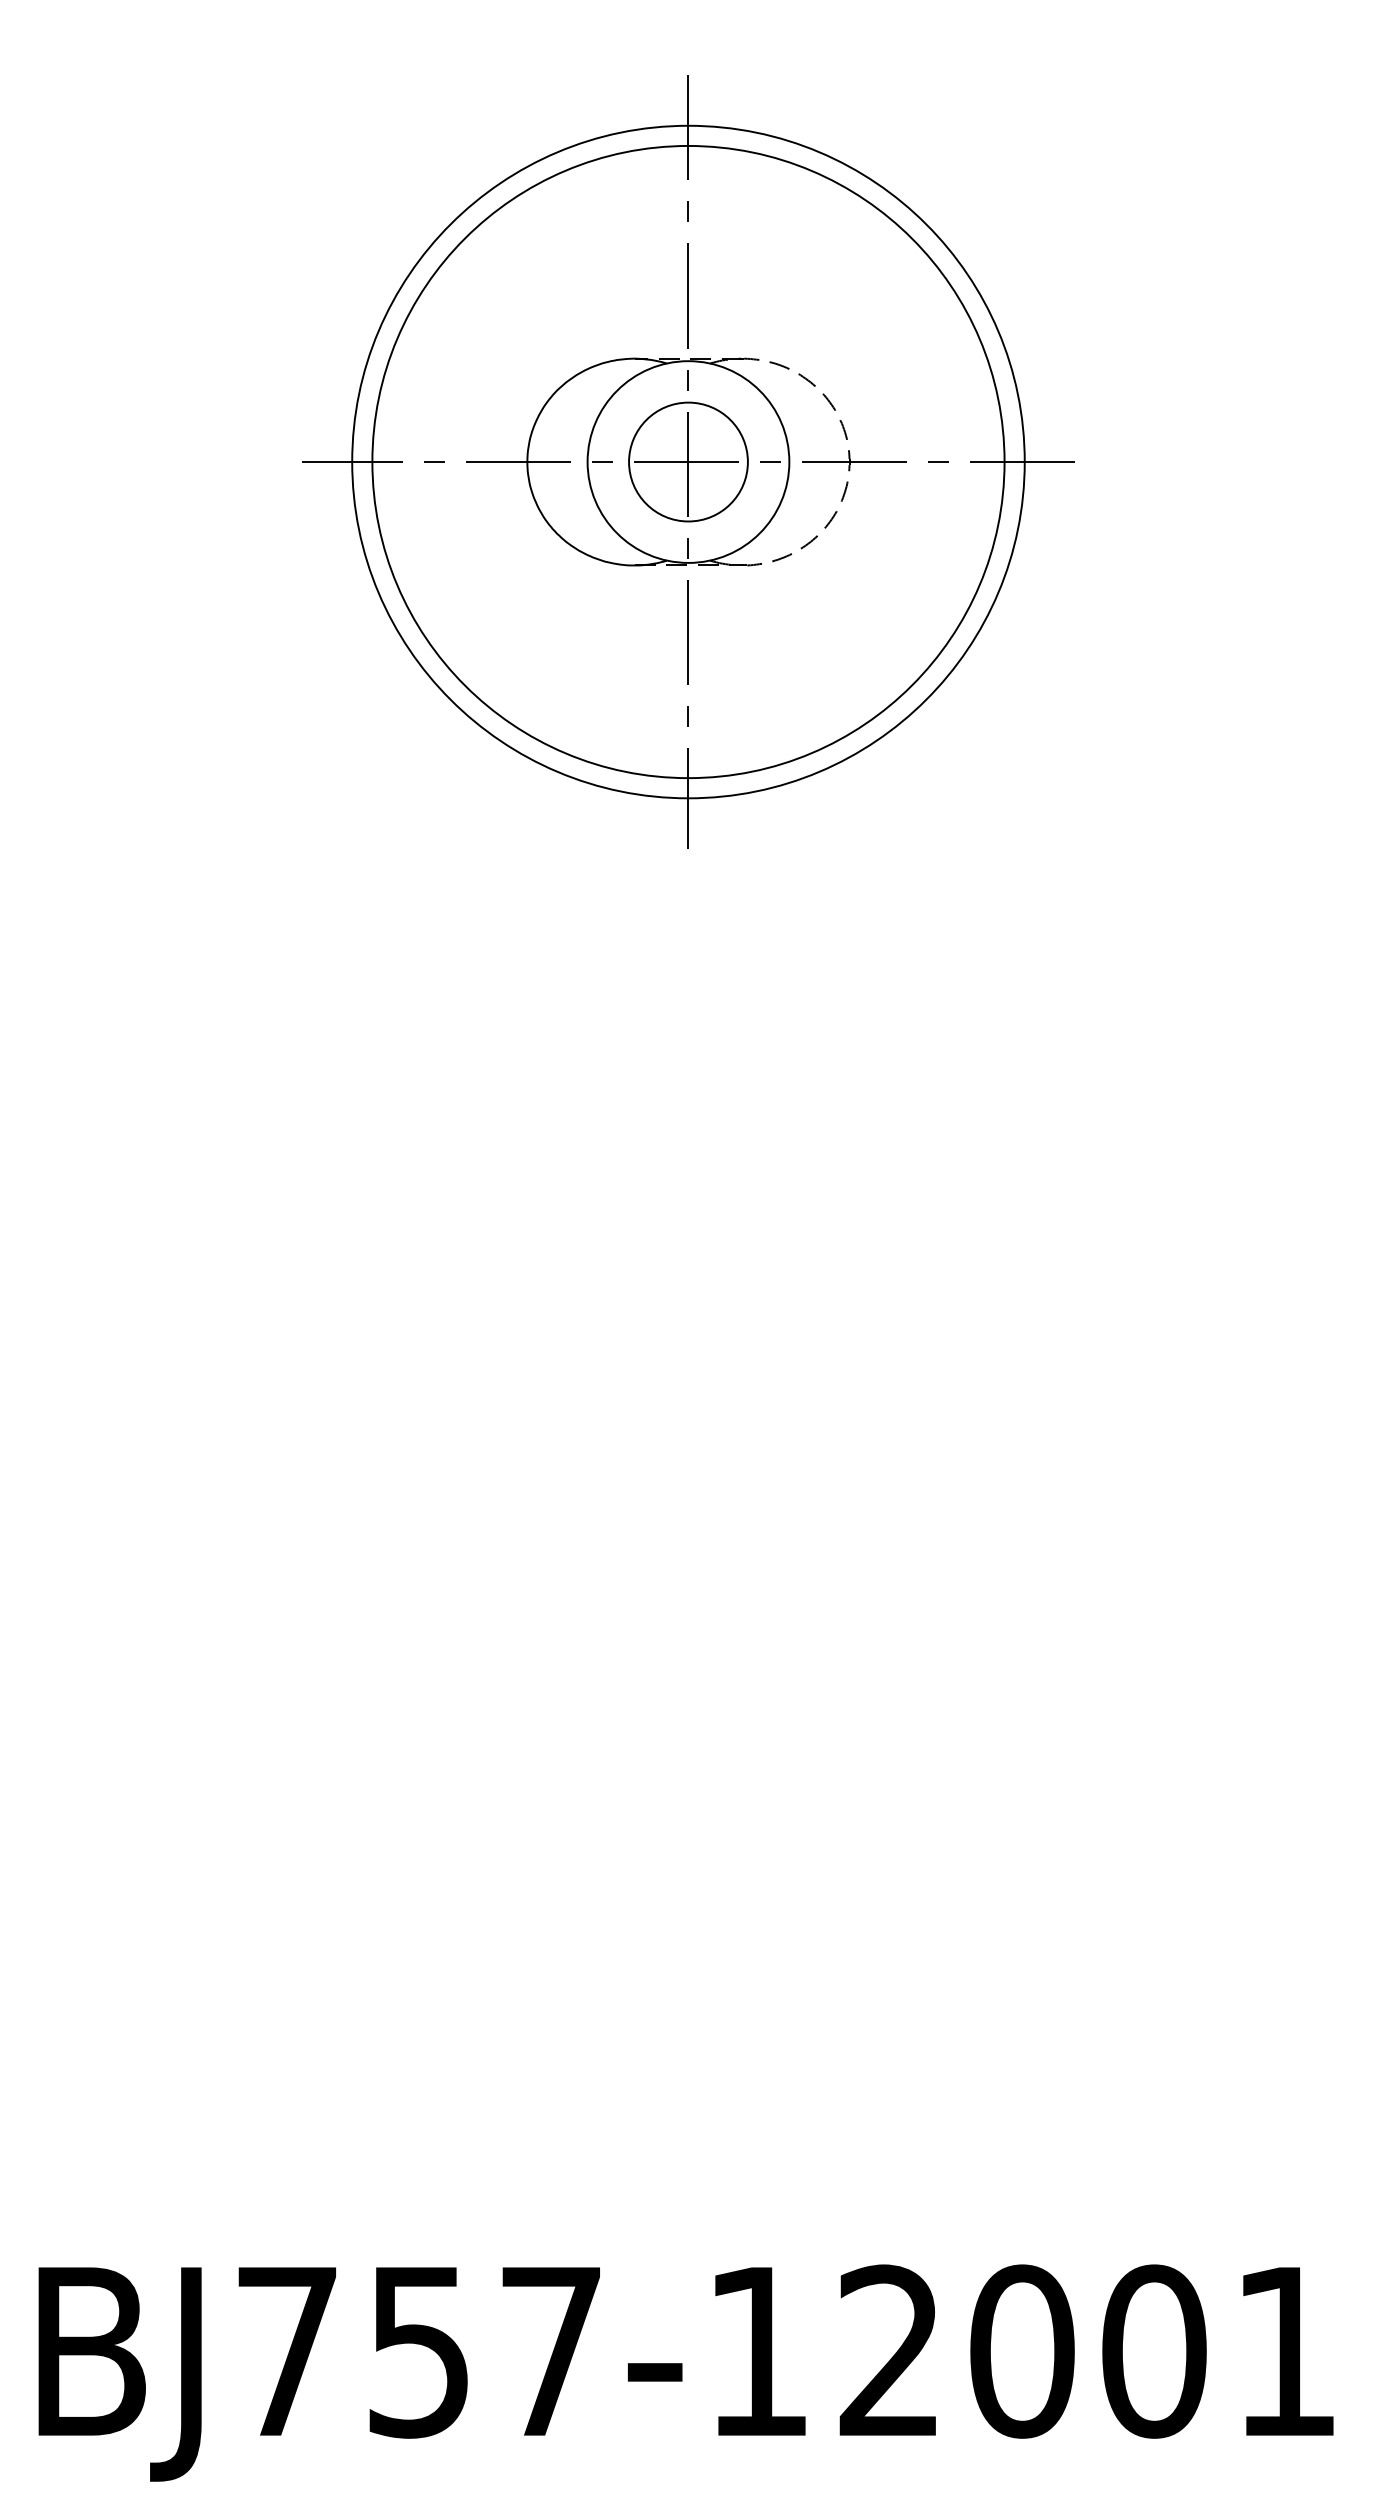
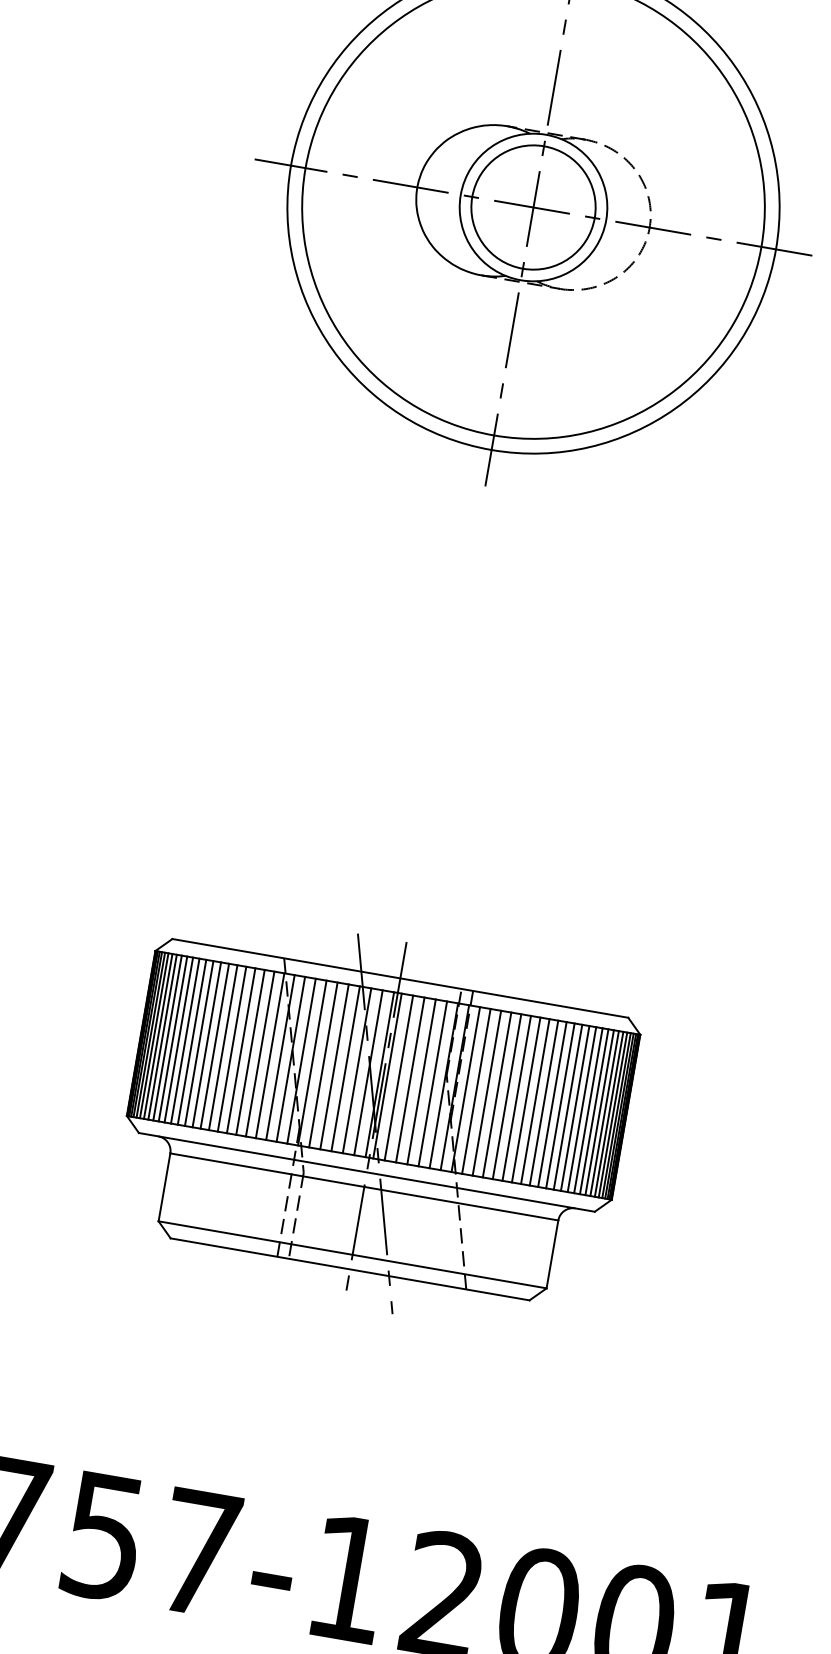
circle: (688, 461) -> (533, 207), size x1.43
part: (688, 1732) -> (375, 1123), added

